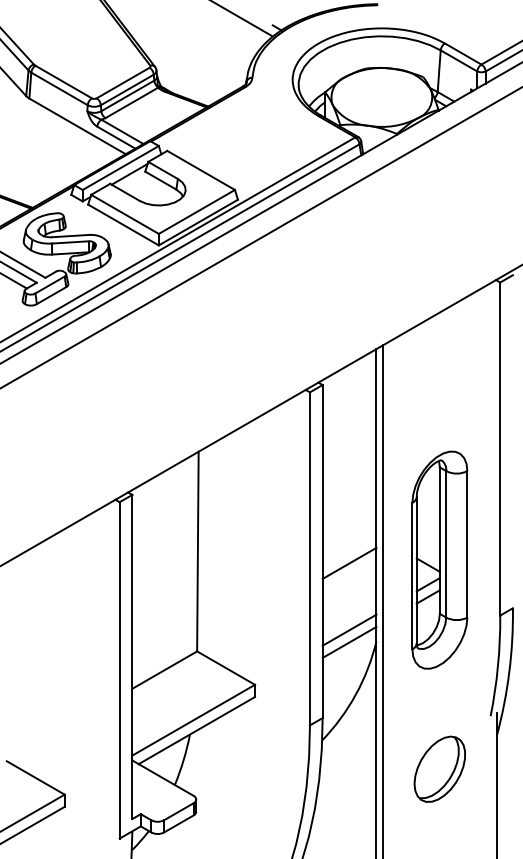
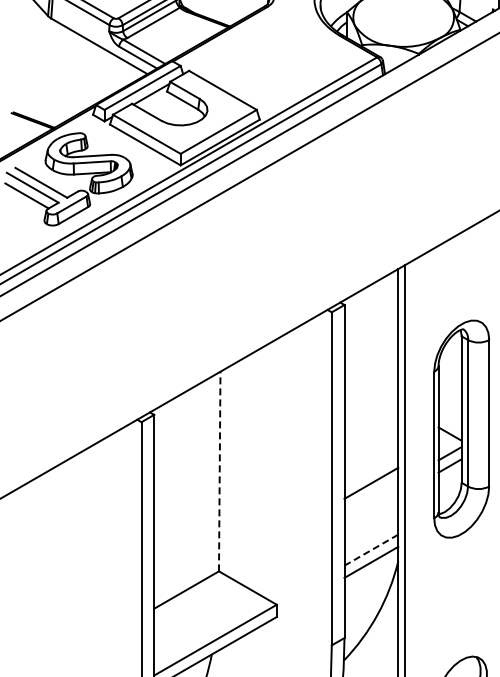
line: (197, 551) -> (219, 471), solid -> dashed
part: (439, 559) -> (461, 428), moved
line: (349, 629) -> (371, 549), solid -> dashed

